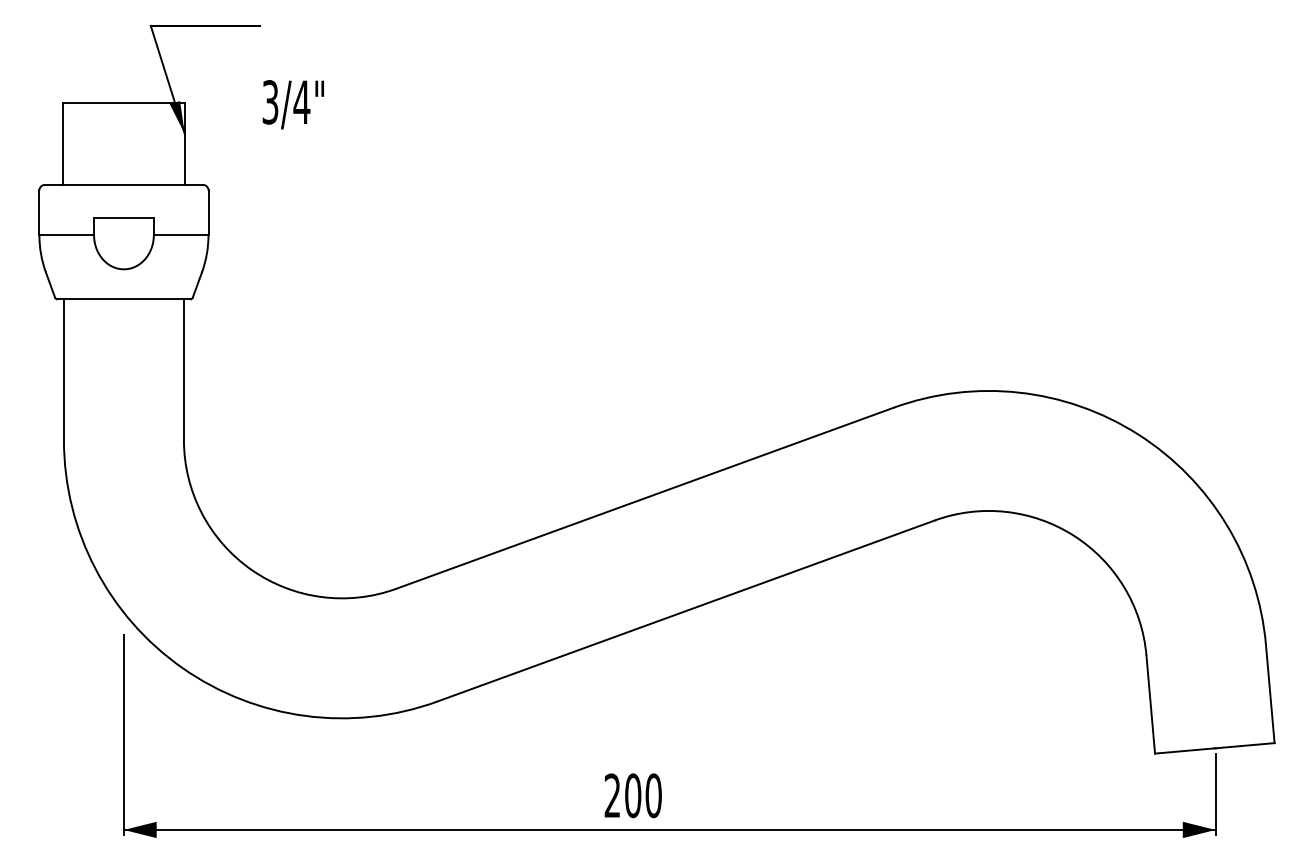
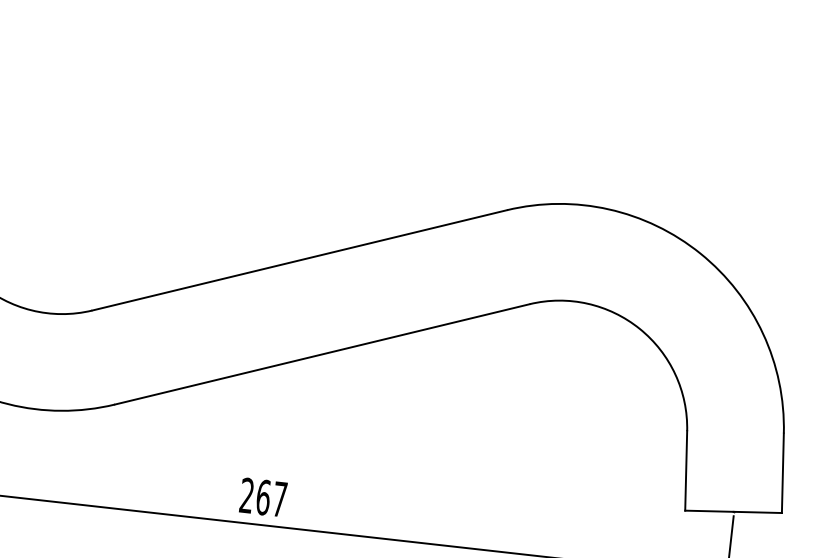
text: (643, 795) -> (271, 498), 200 -> 267

